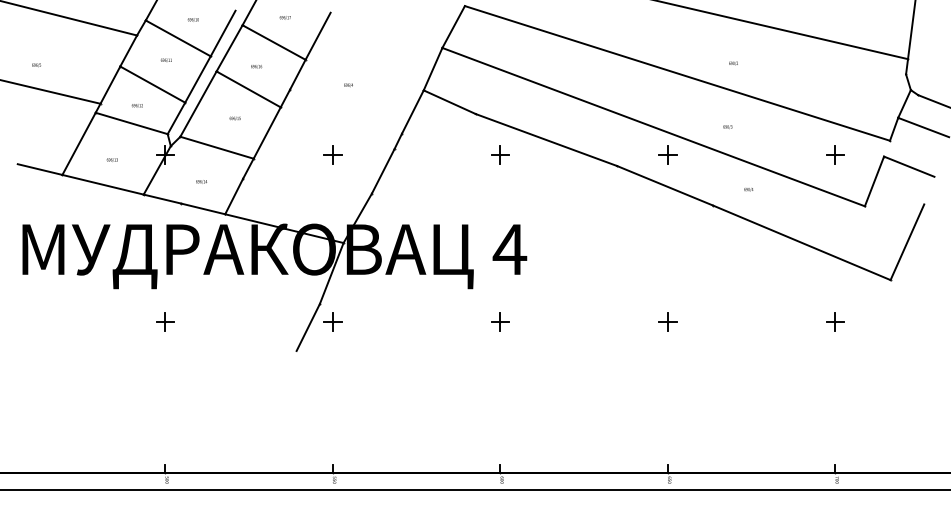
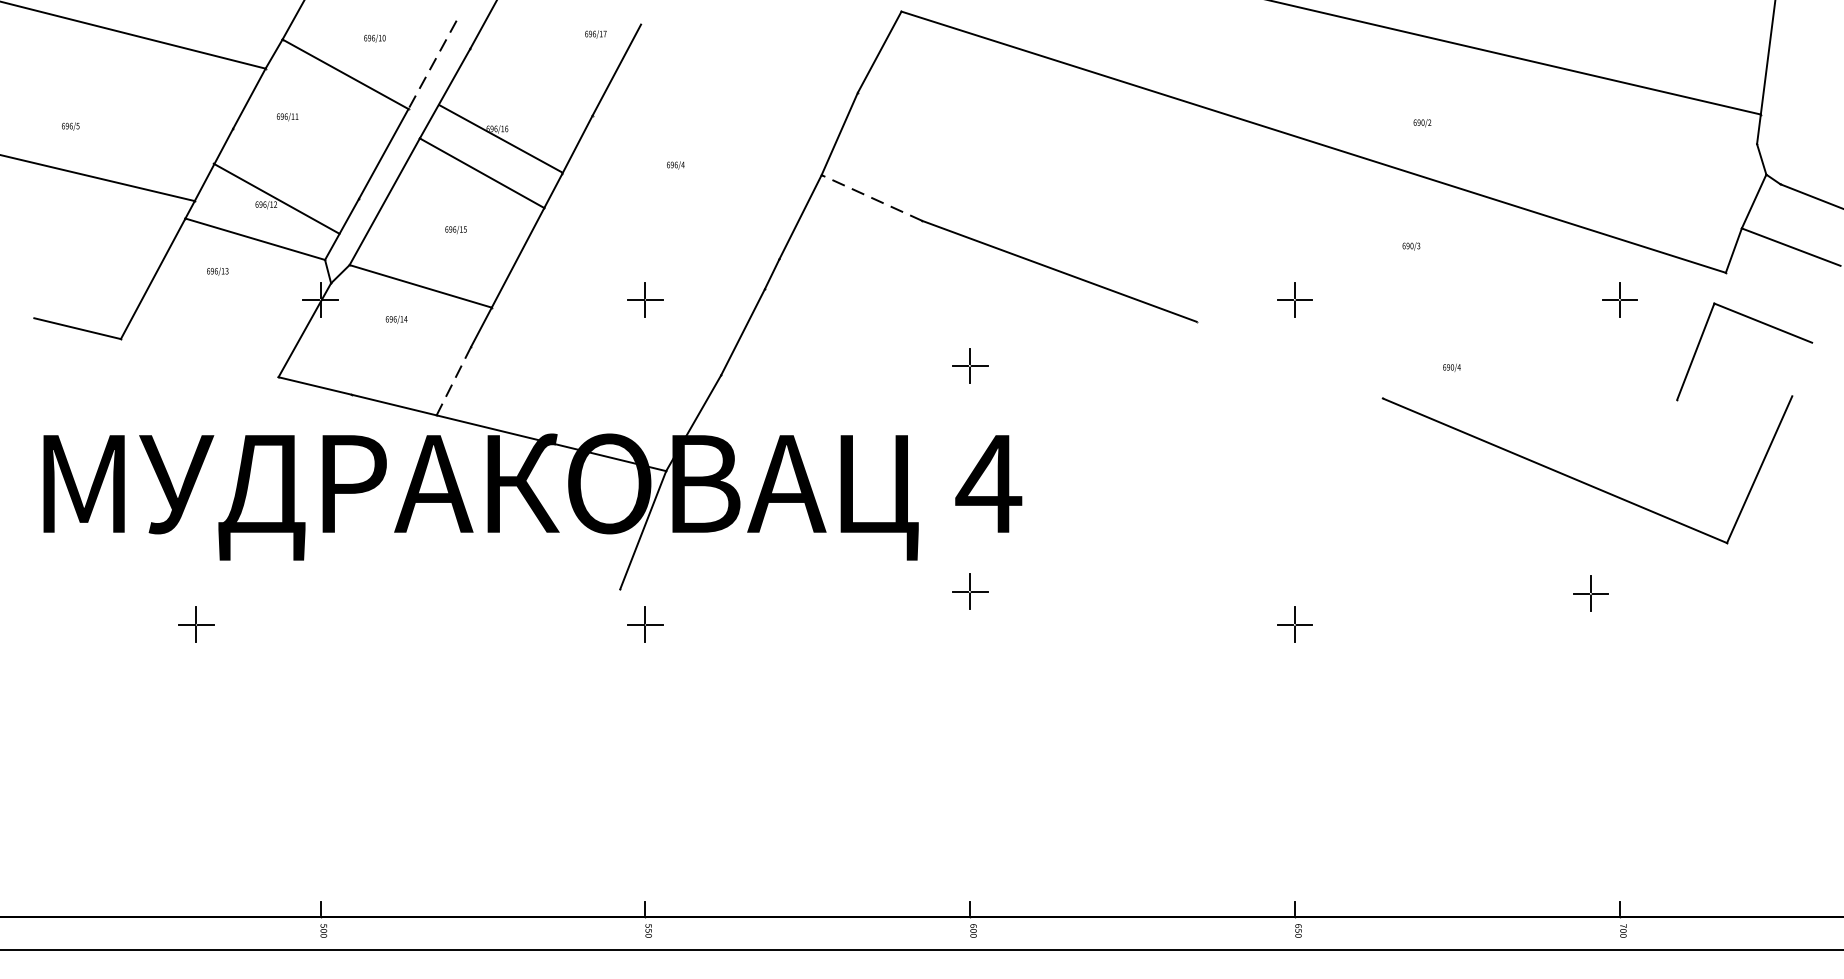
text: (284, 17) -> (594, 33), moved
line: (223, 33) -> (433, 64), solid -> dashed
line: (273, 42) -> (499, 138), moved
text: (165, 59) -> (285, 115), moved
line: (152, 84) -> (276, 198), moved
line: (449, 102) -> (871, 198), solid -> dashed
line: (653, 126) -> (1267, 245), removed
part: (500, 154) -> (970, 365), moved
text: (111, 159) -> (216, 270), moved
text: (201, 181) -> (396, 318), moved
line: (102, 184) -> (198, 357), removed
line: (665, 185) -> (1290, 359), removed
line: (234, 196) -> (454, 380), solid -> dashed
part: (165, 321) -> (196, 623), moved
part: (500, 321) -> (970, 590), moved
part: (835, 321) -> (1591, 592), moved
line: (307, 327) -> (596, 634), removed

